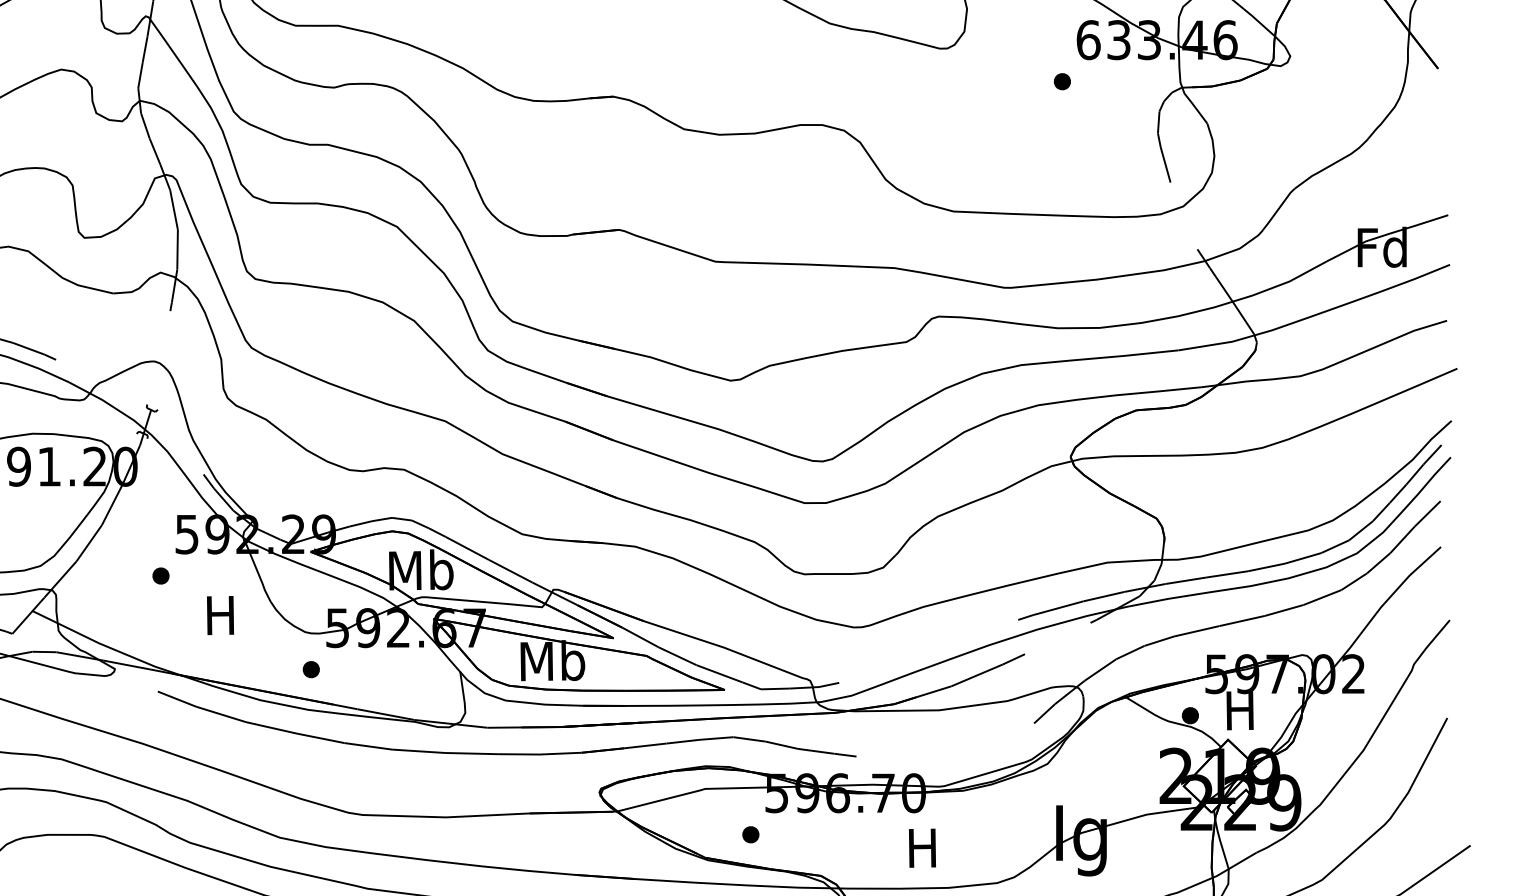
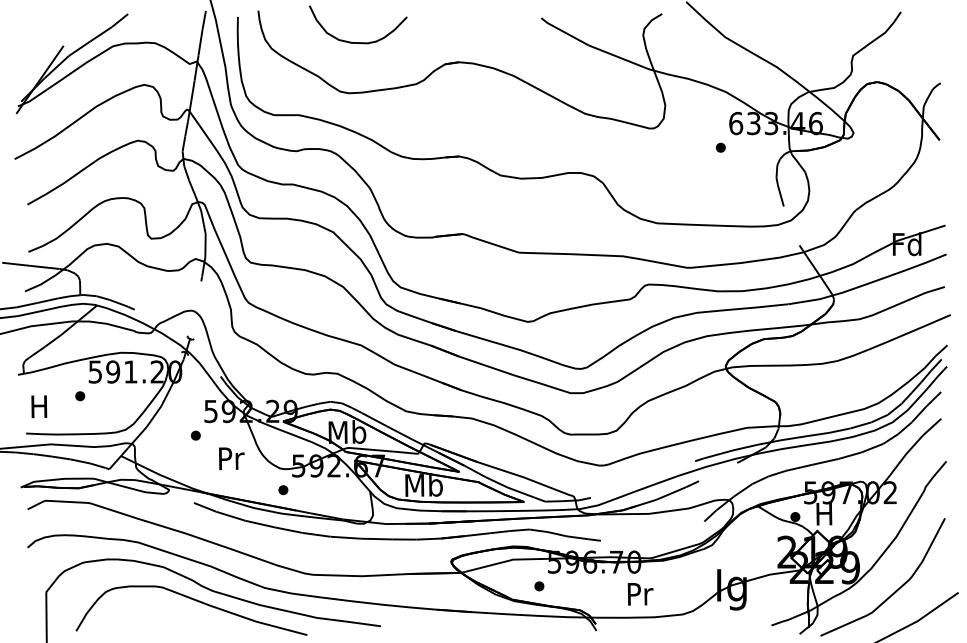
text: (222, 615) -> (231, 458), H -> Pr
text: (924, 847) -> (640, 593), H -> Pr

